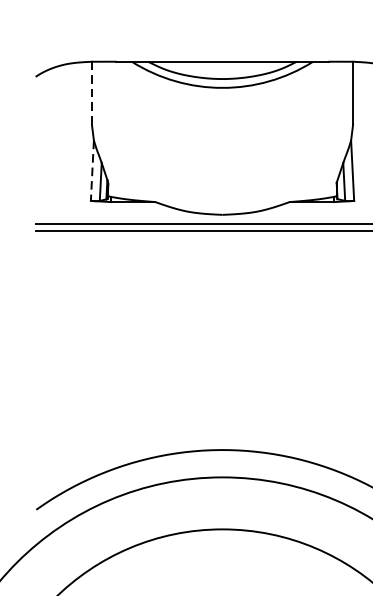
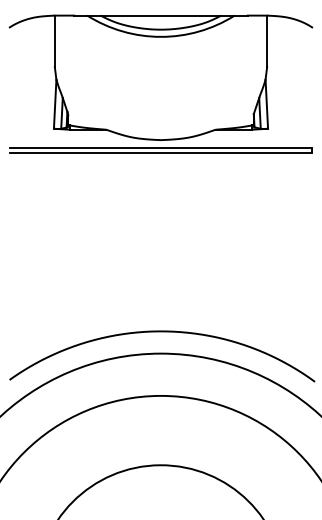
line: (91, 93) -> (54, 41), dashed -> solid
line: (92, 171) -> (55, 104), dashed -> solid

